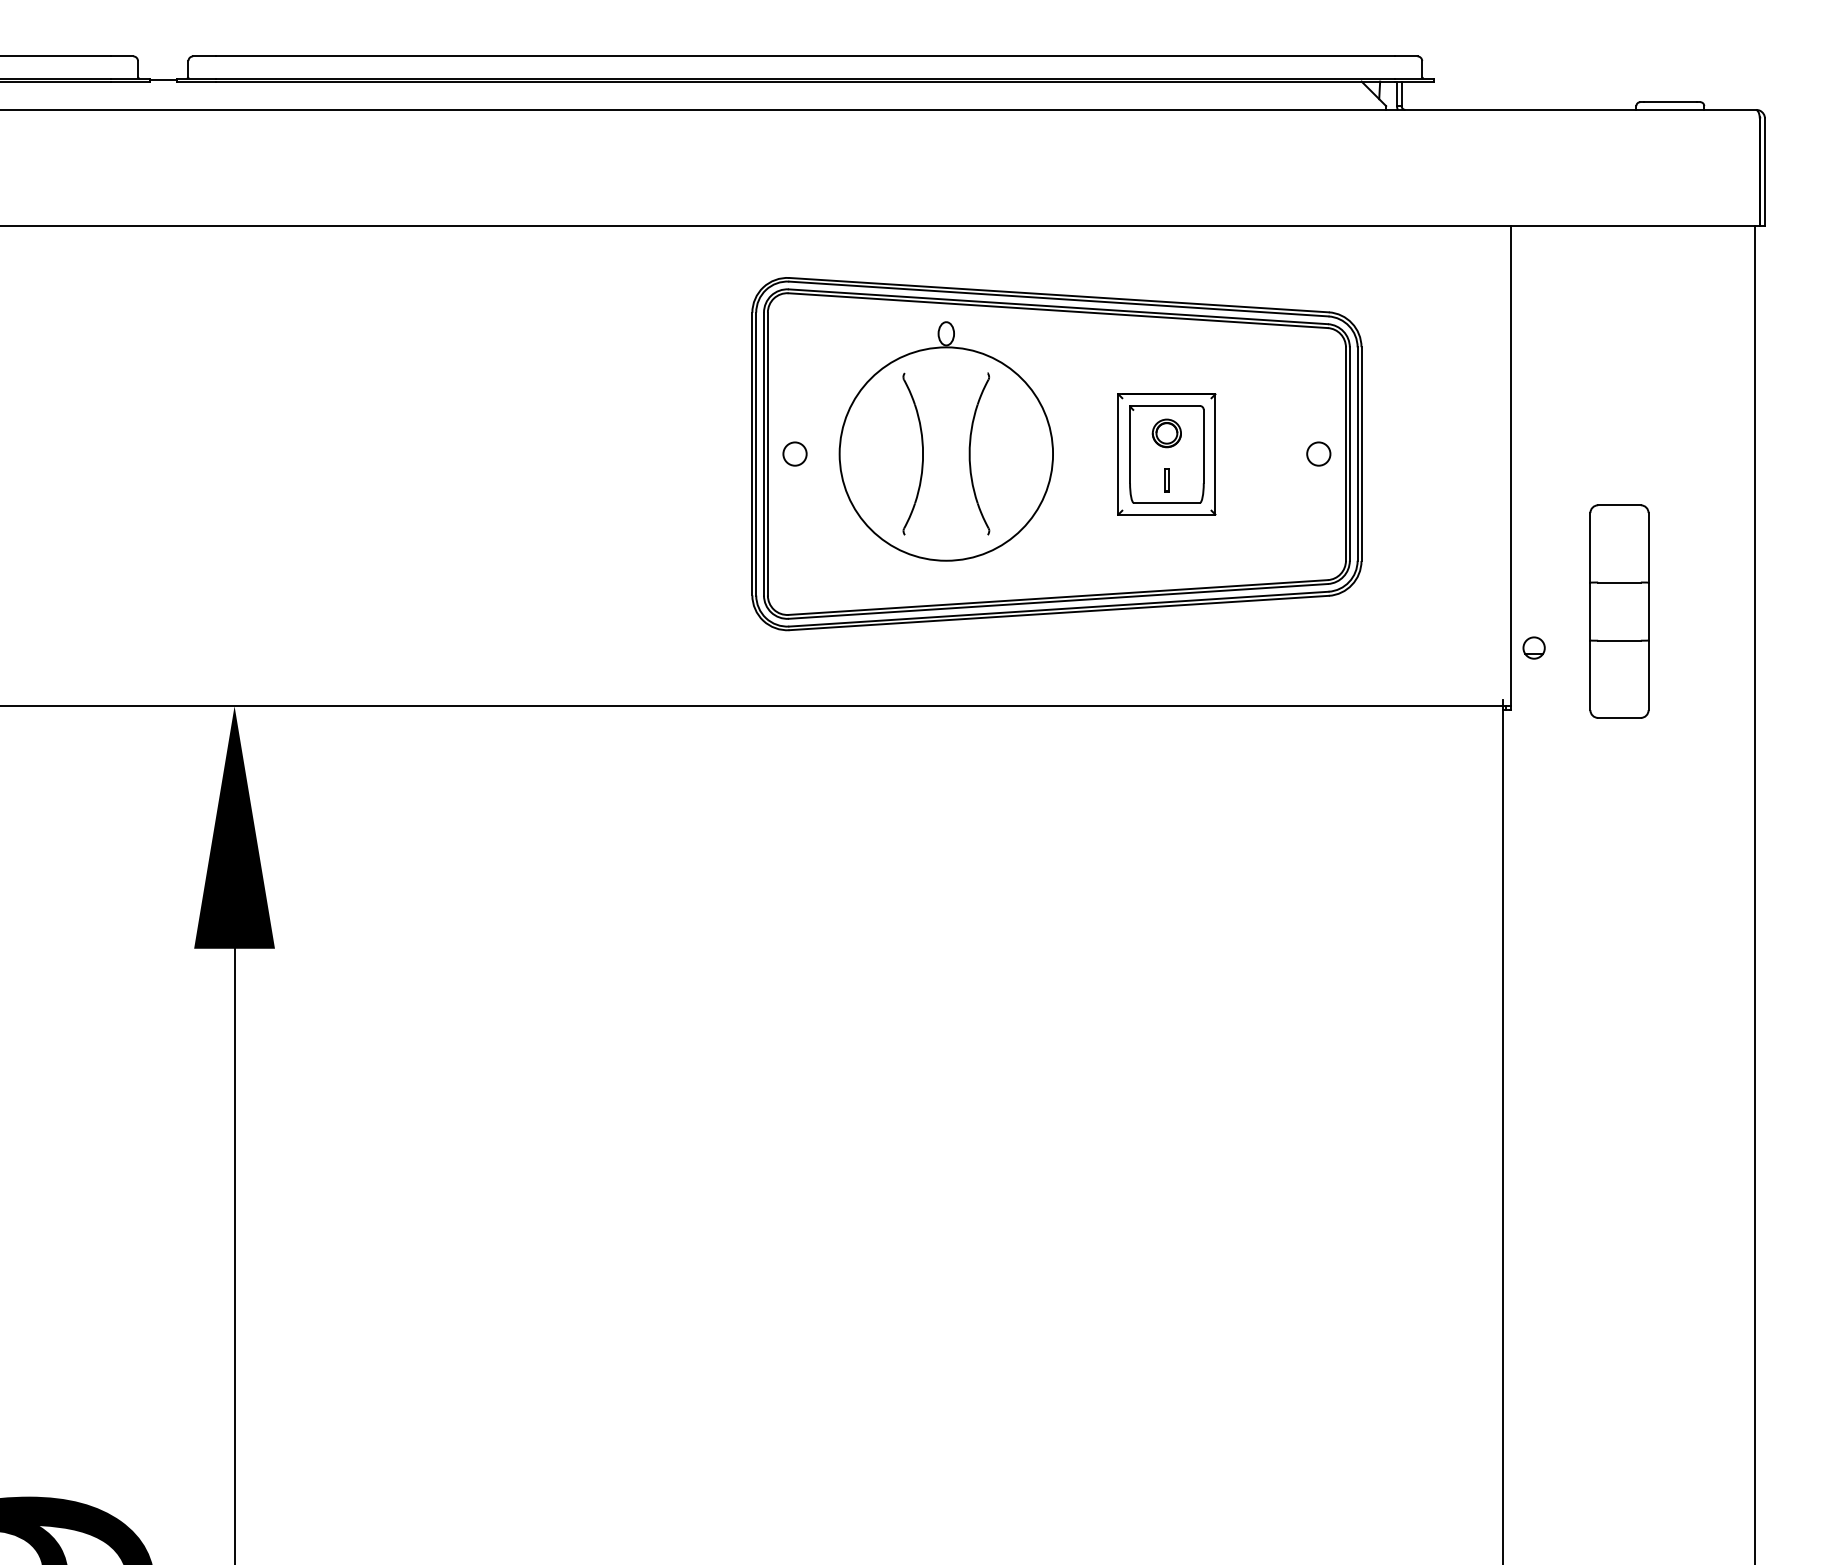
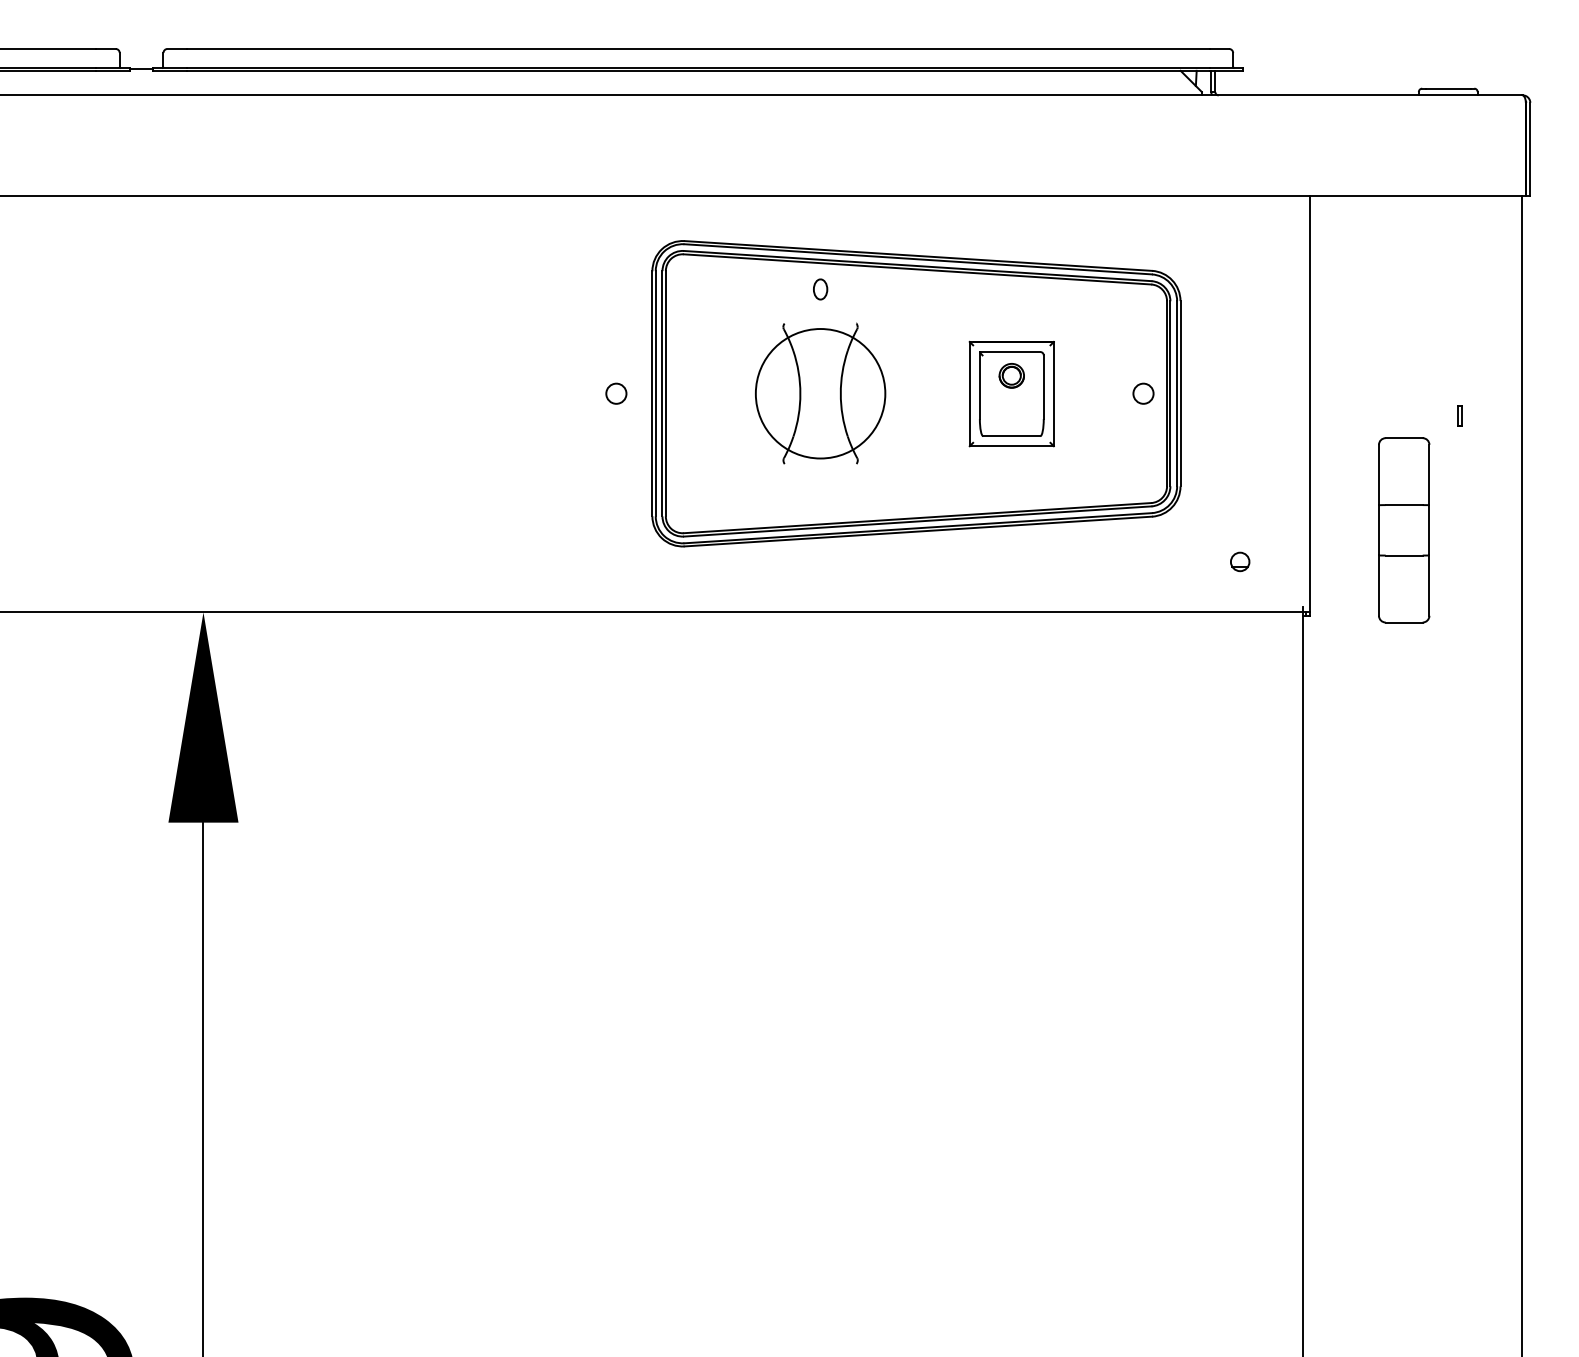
circle: (795, 453) -> (616, 393), moved
circle: (946, 453) -> (820, 393), size x0.7
part: (1166, 479) -> (1459, 415), moved
part: (1534, 647) -> (1240, 561), moved

